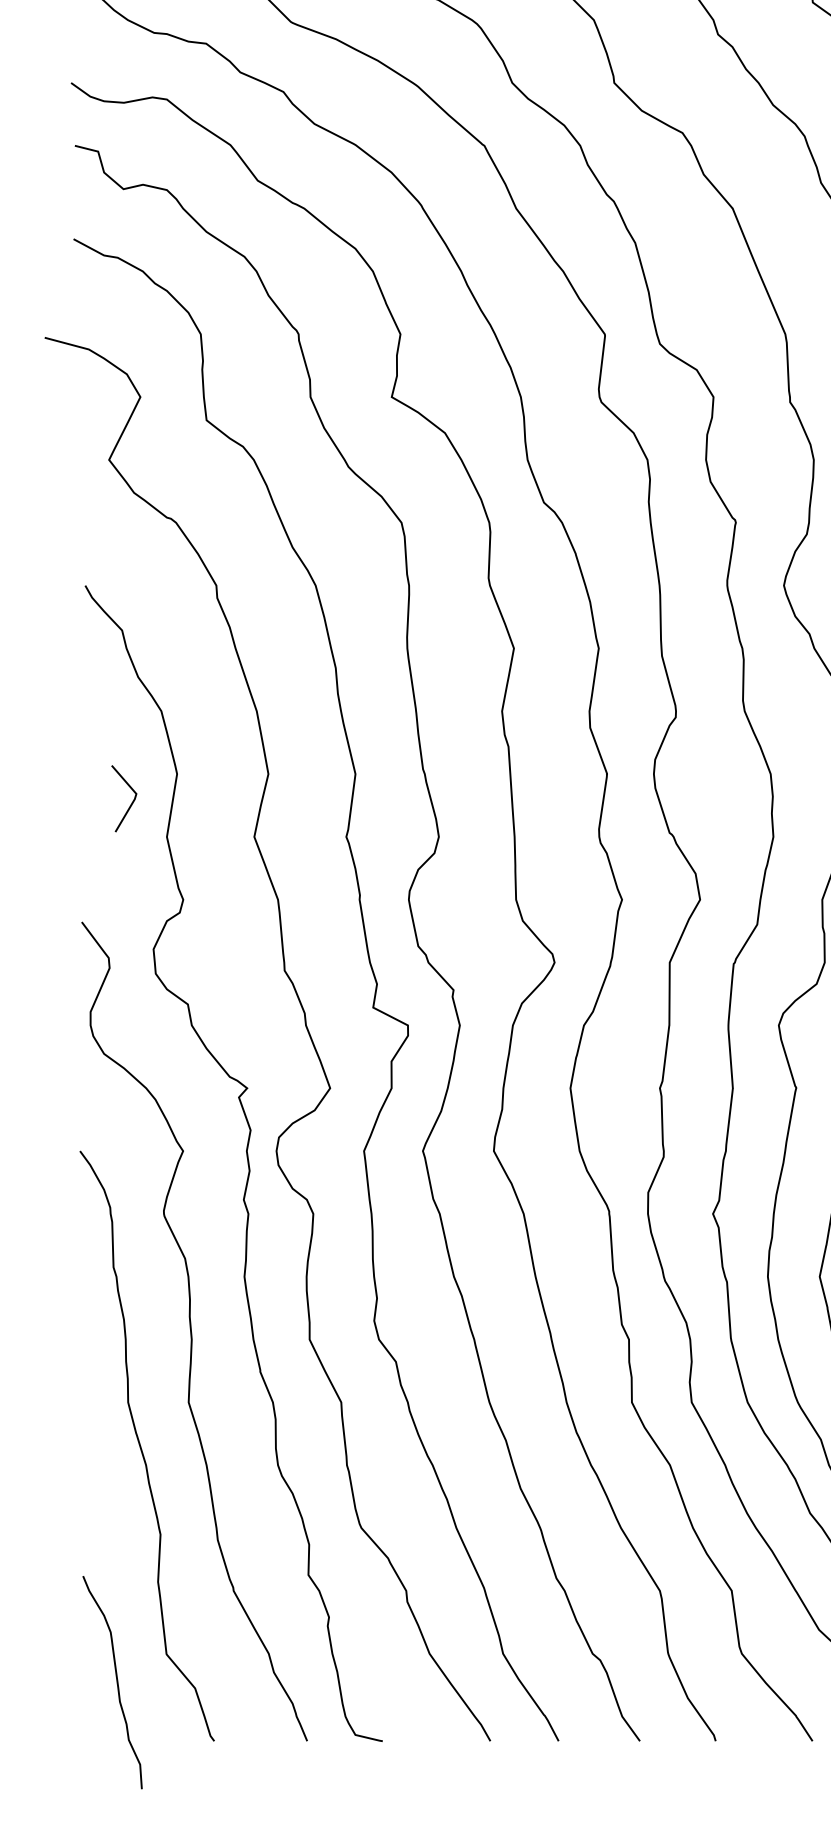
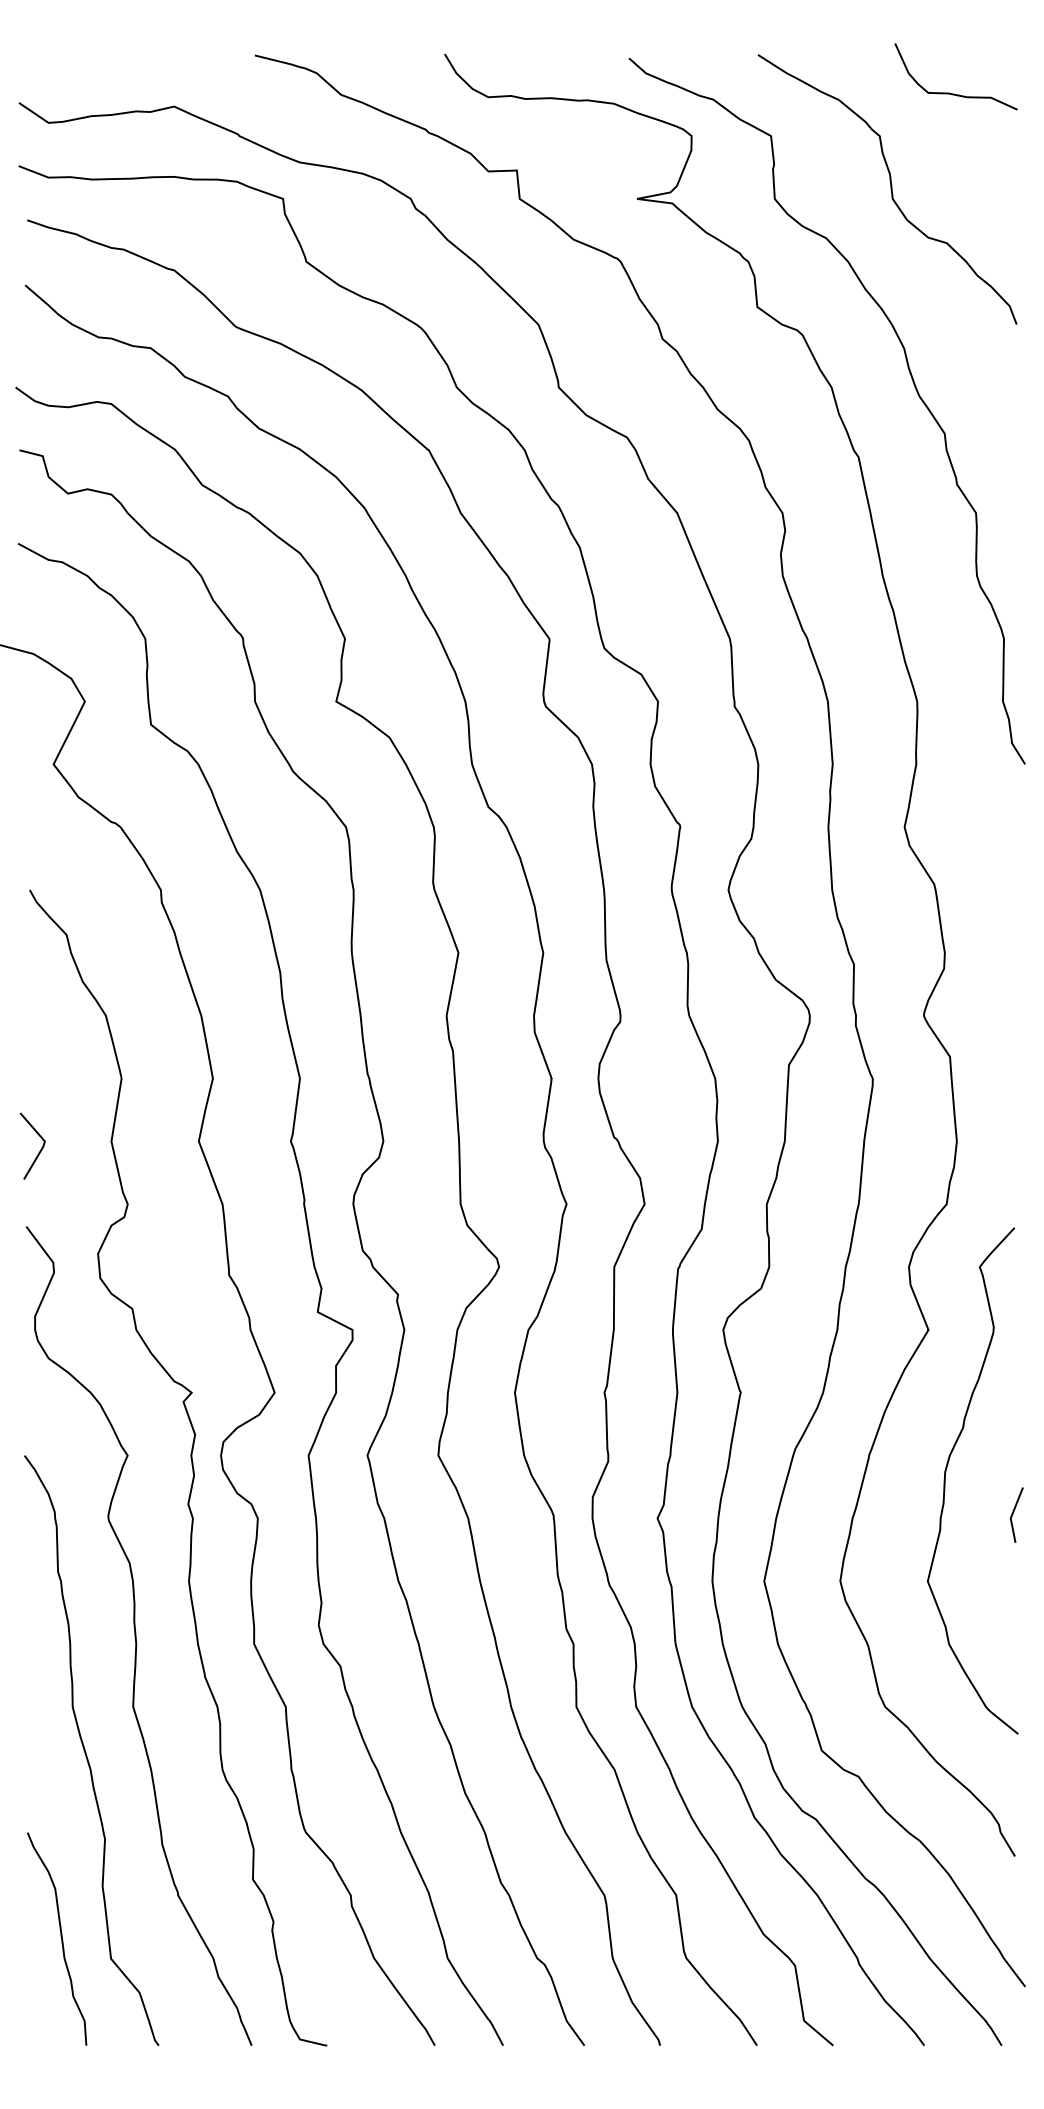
line: (132, 802) -> (40, 1149), moved
curve: (116, 1680) -> (60, 1936), moved

